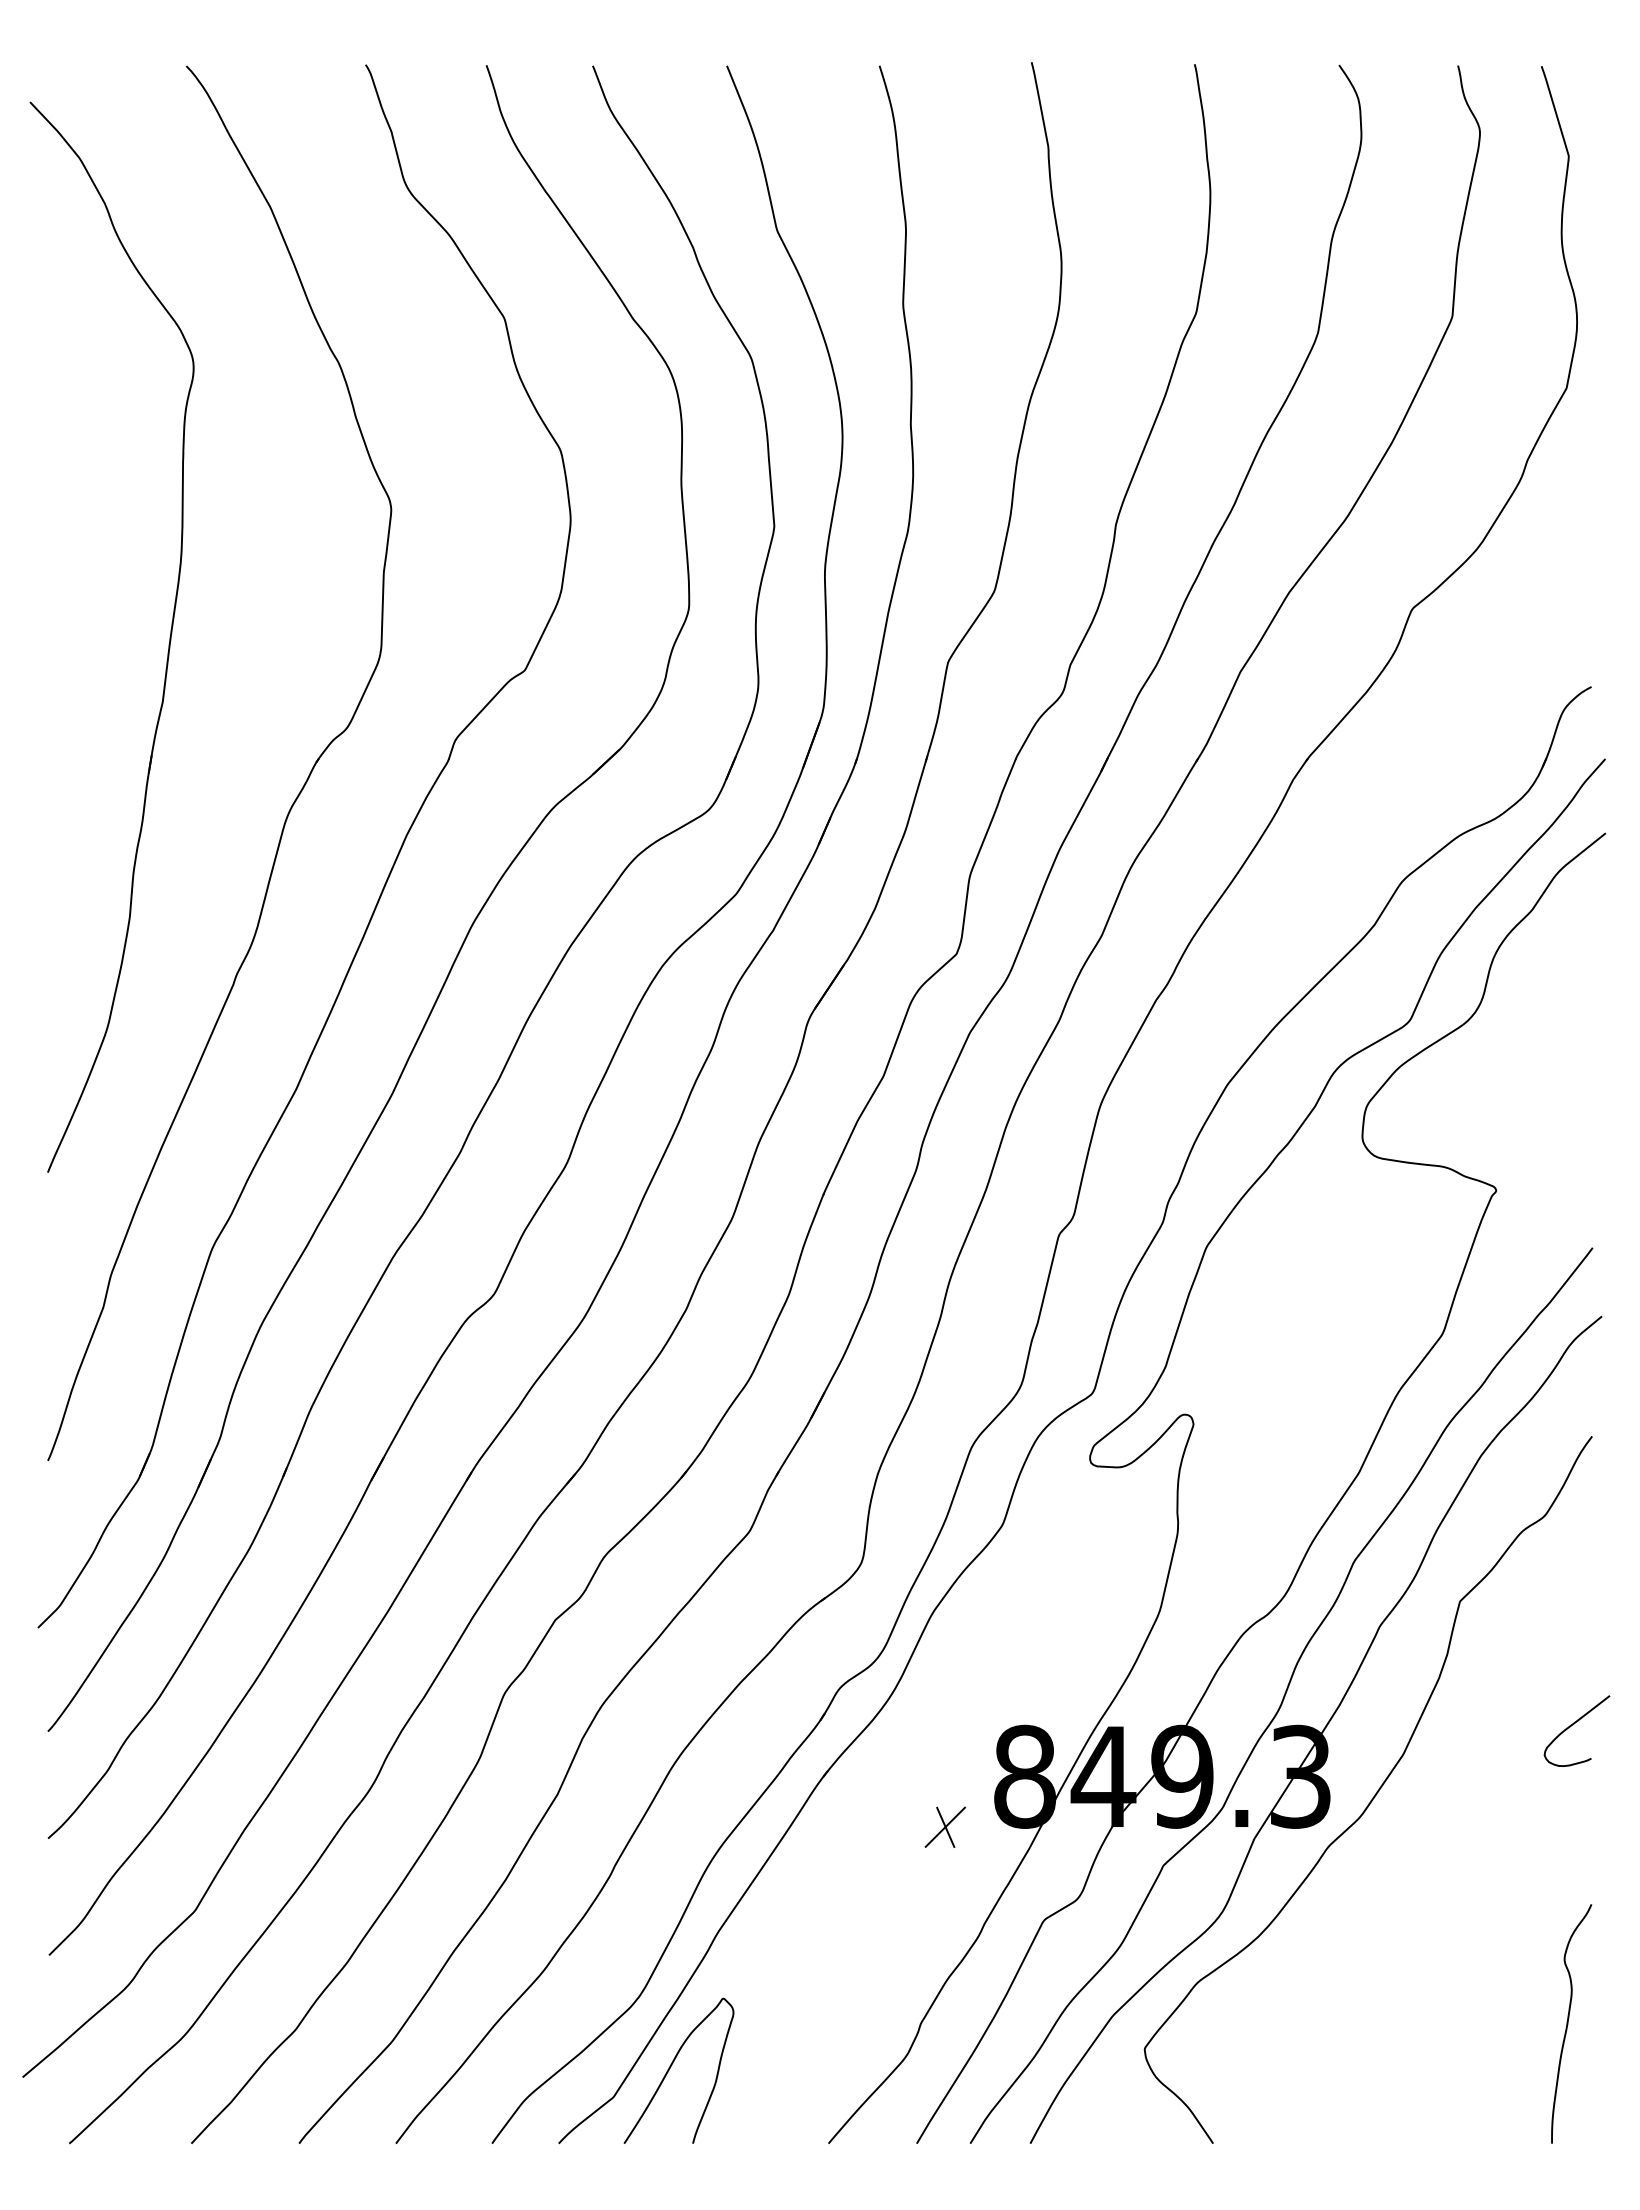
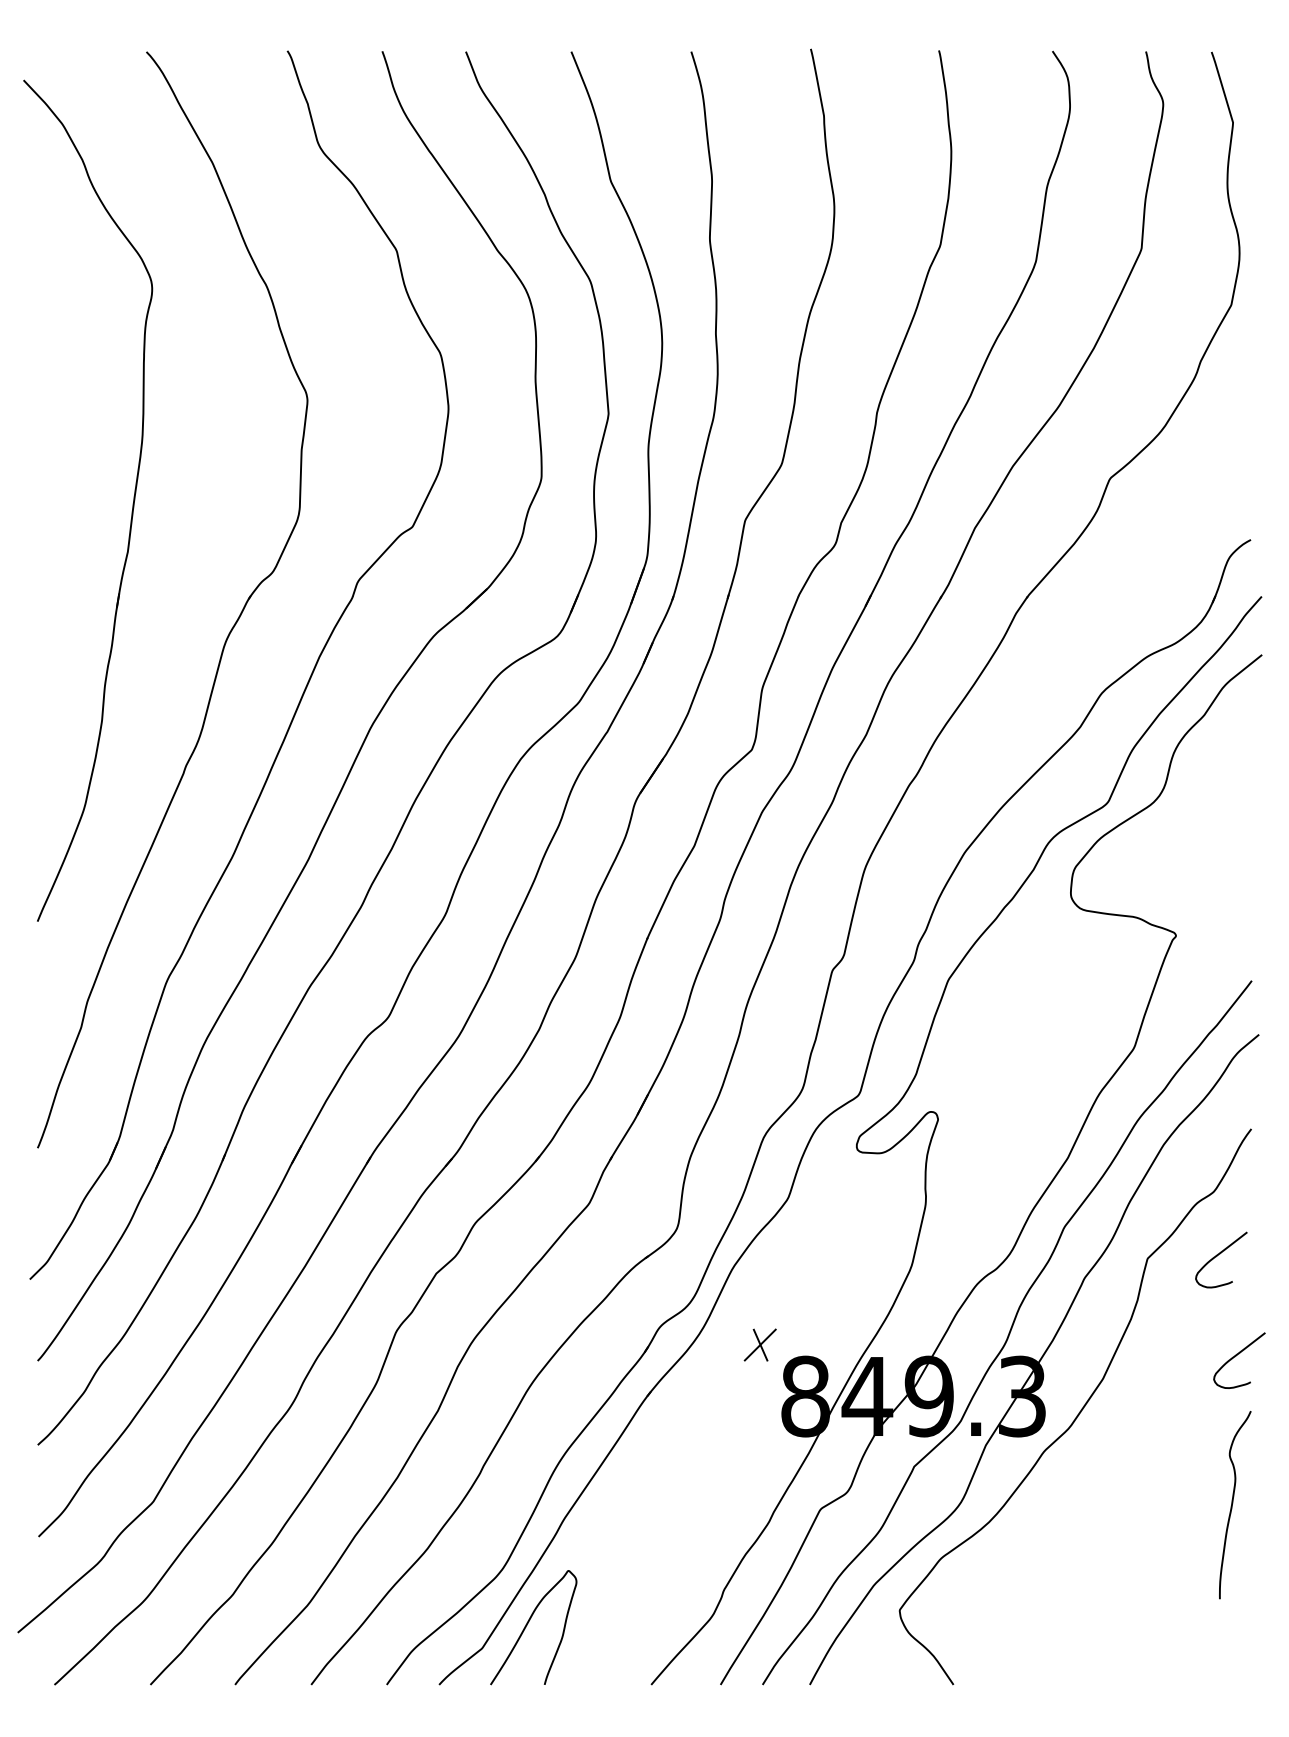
curve: (1550, 1597) -> (1218, 1255), added
part: (944, 1826) -> (759, 1344), moved
curve: (1568, 2023) -> (1232, 1504), moved

